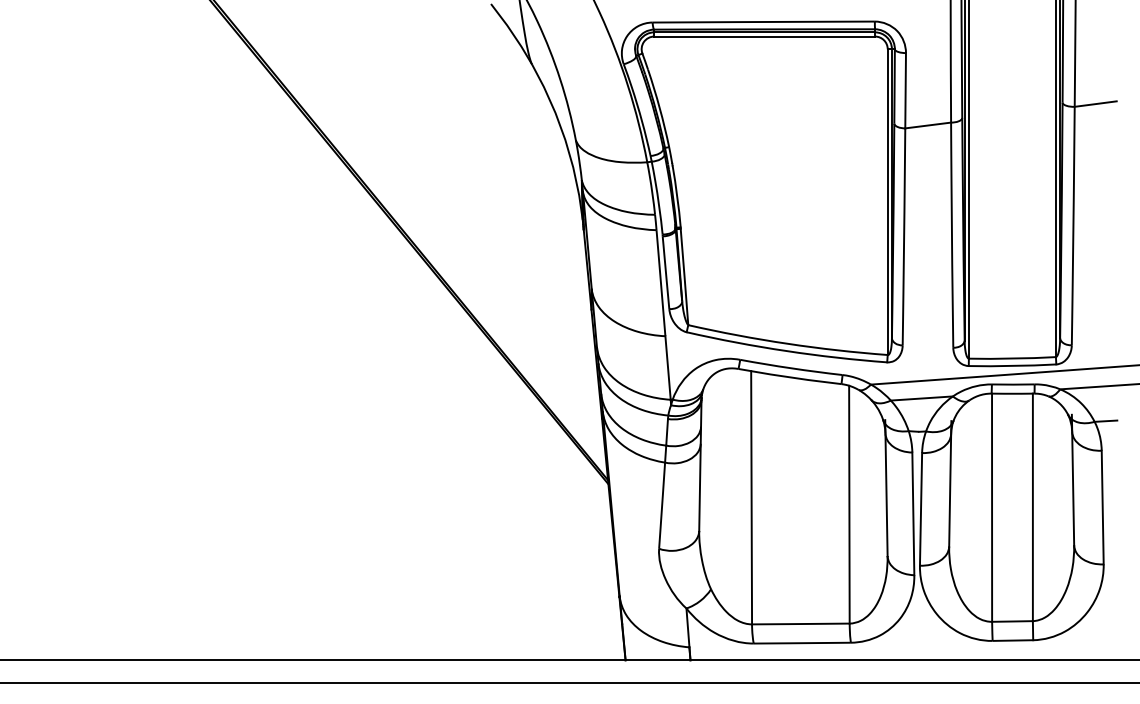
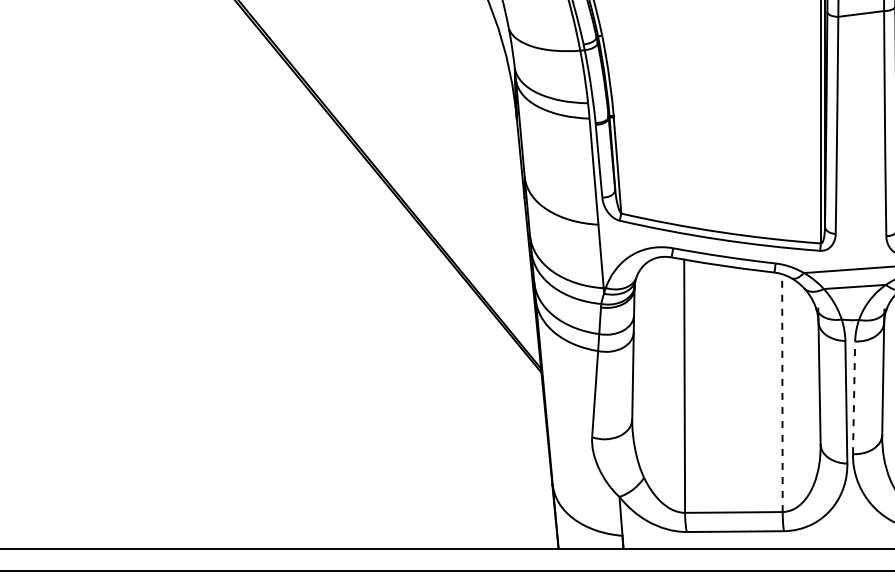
line: (849, 504) -> (782, 392), solid -> dashed
line: (921, 508) -> (854, 396), solid -> dashed

